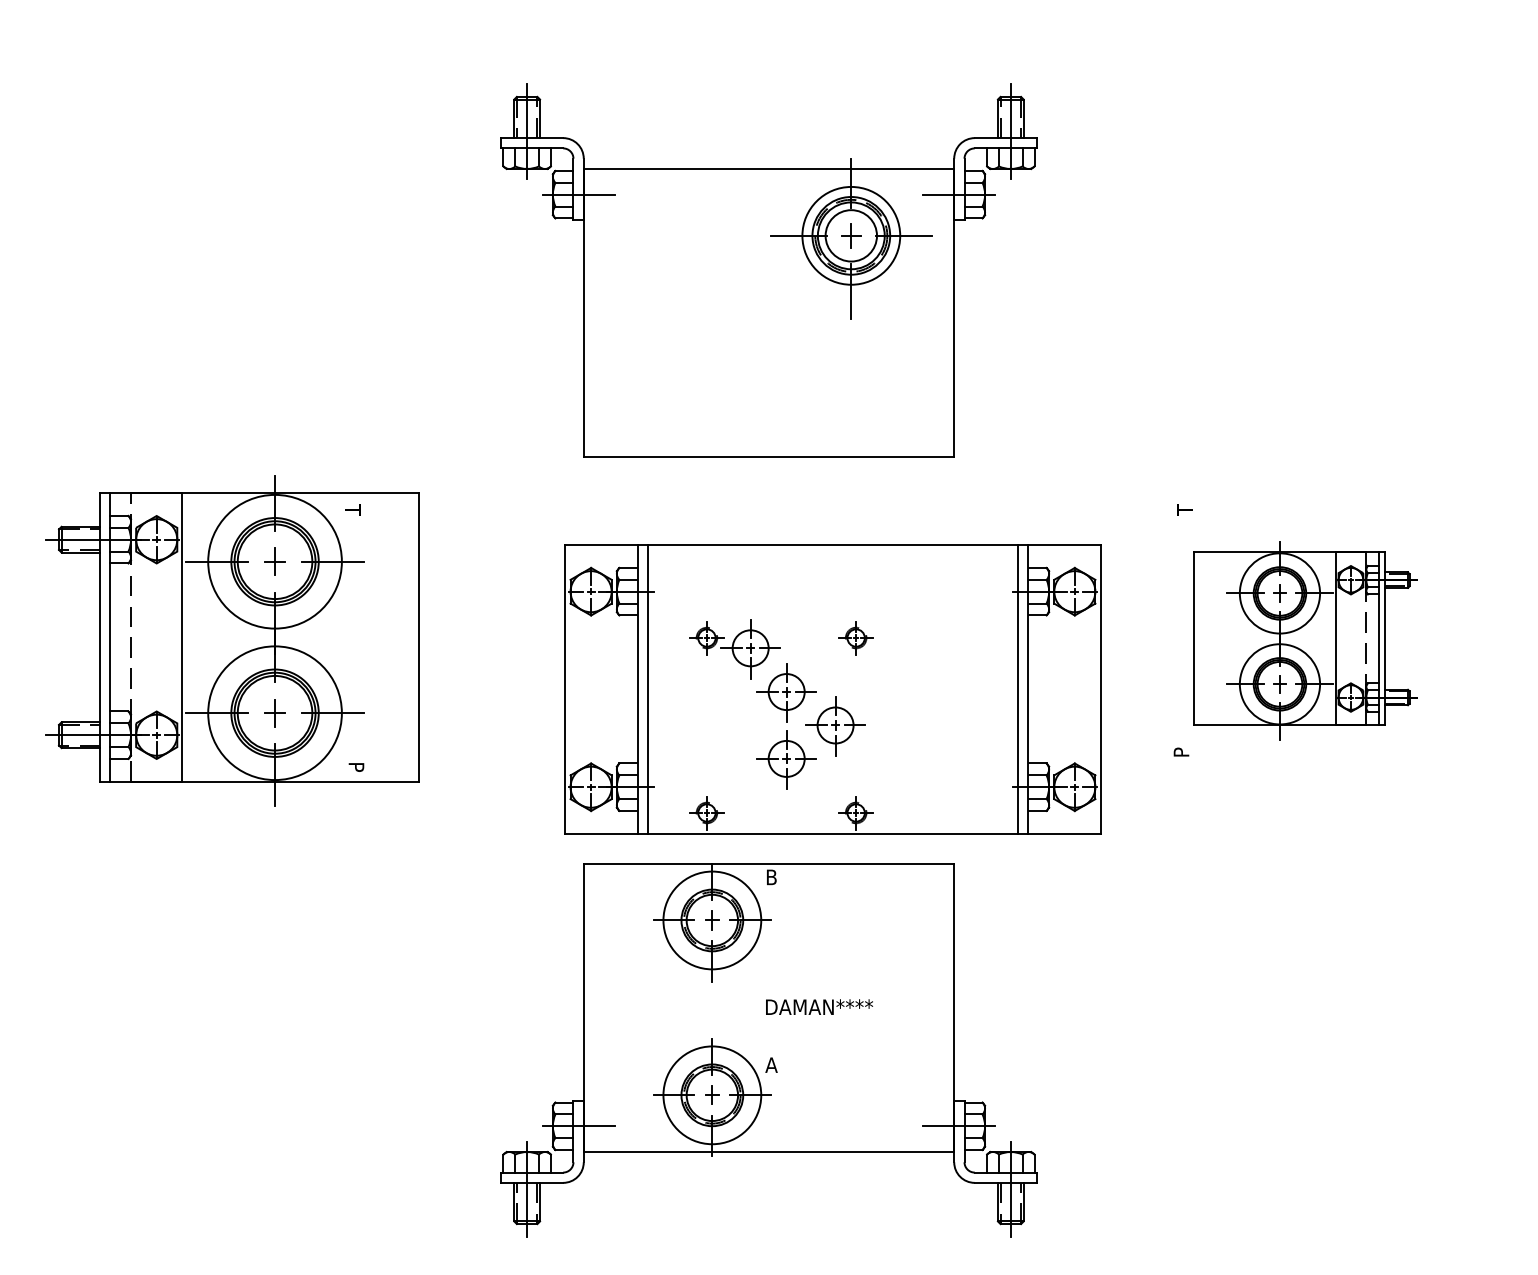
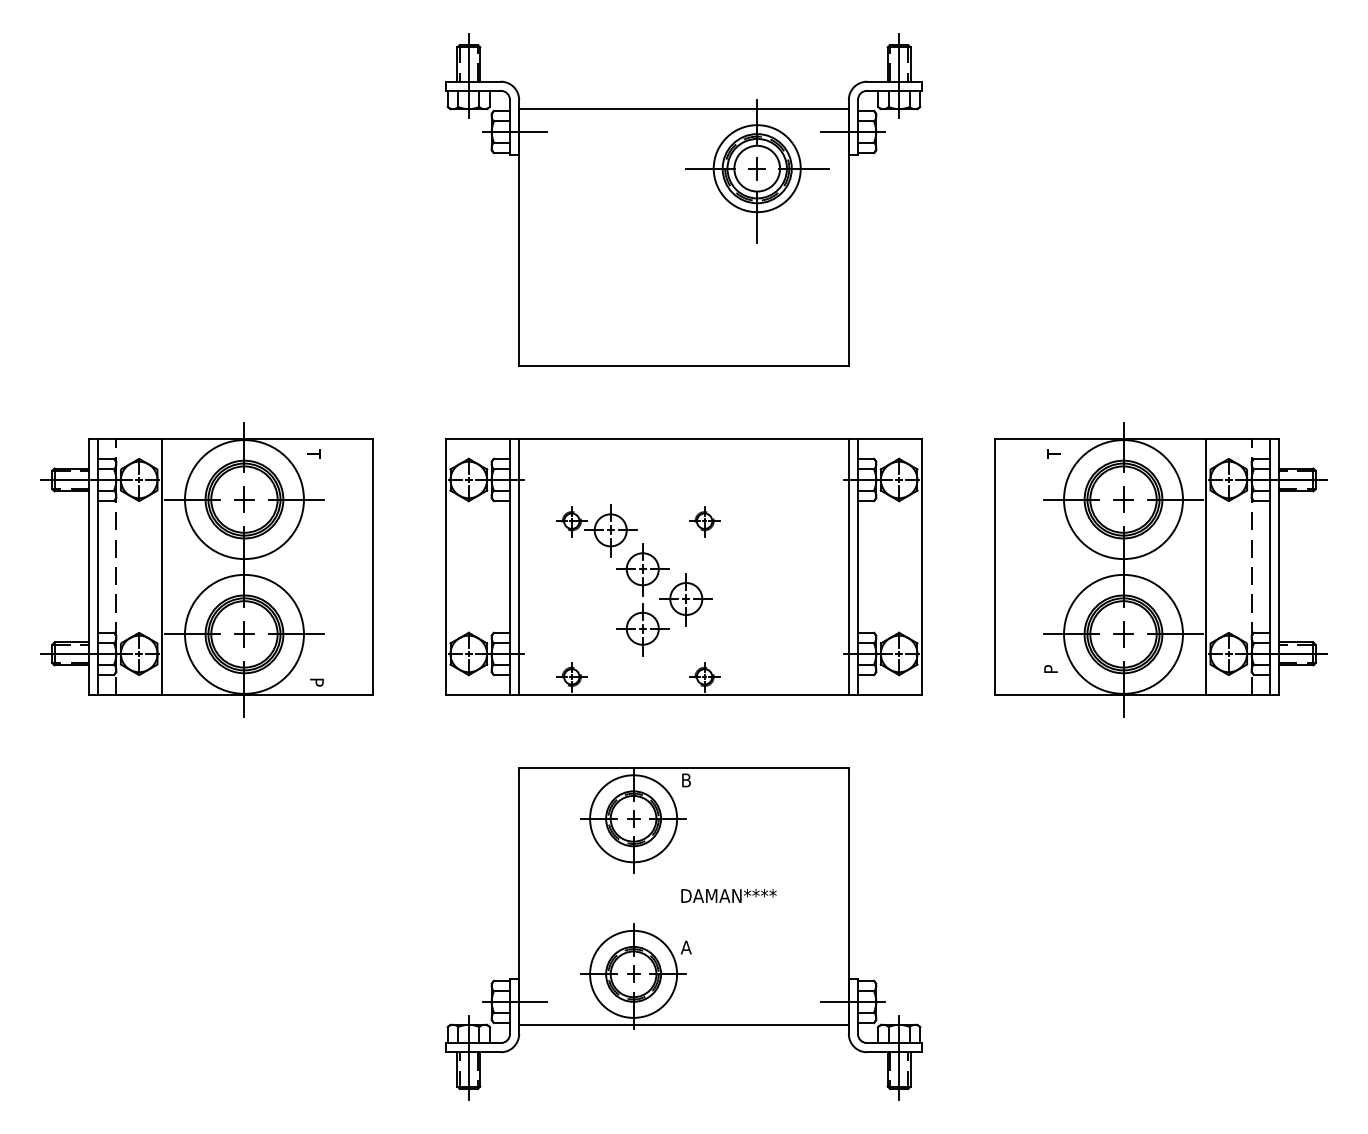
part: (768, 270) -> (683, 199), moved
part: (1305, 640) -> (1161, 569), size x1.67
part: (832, 689) -> (683, 567), moved

